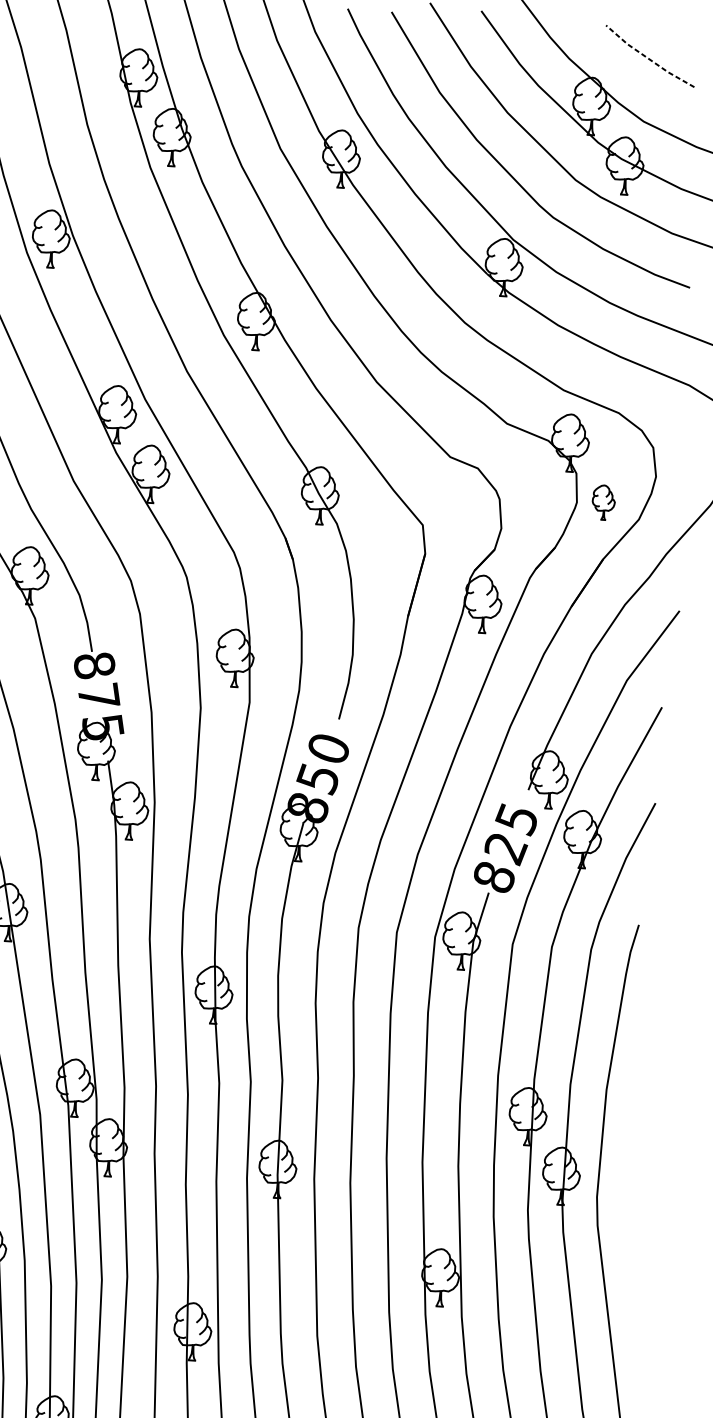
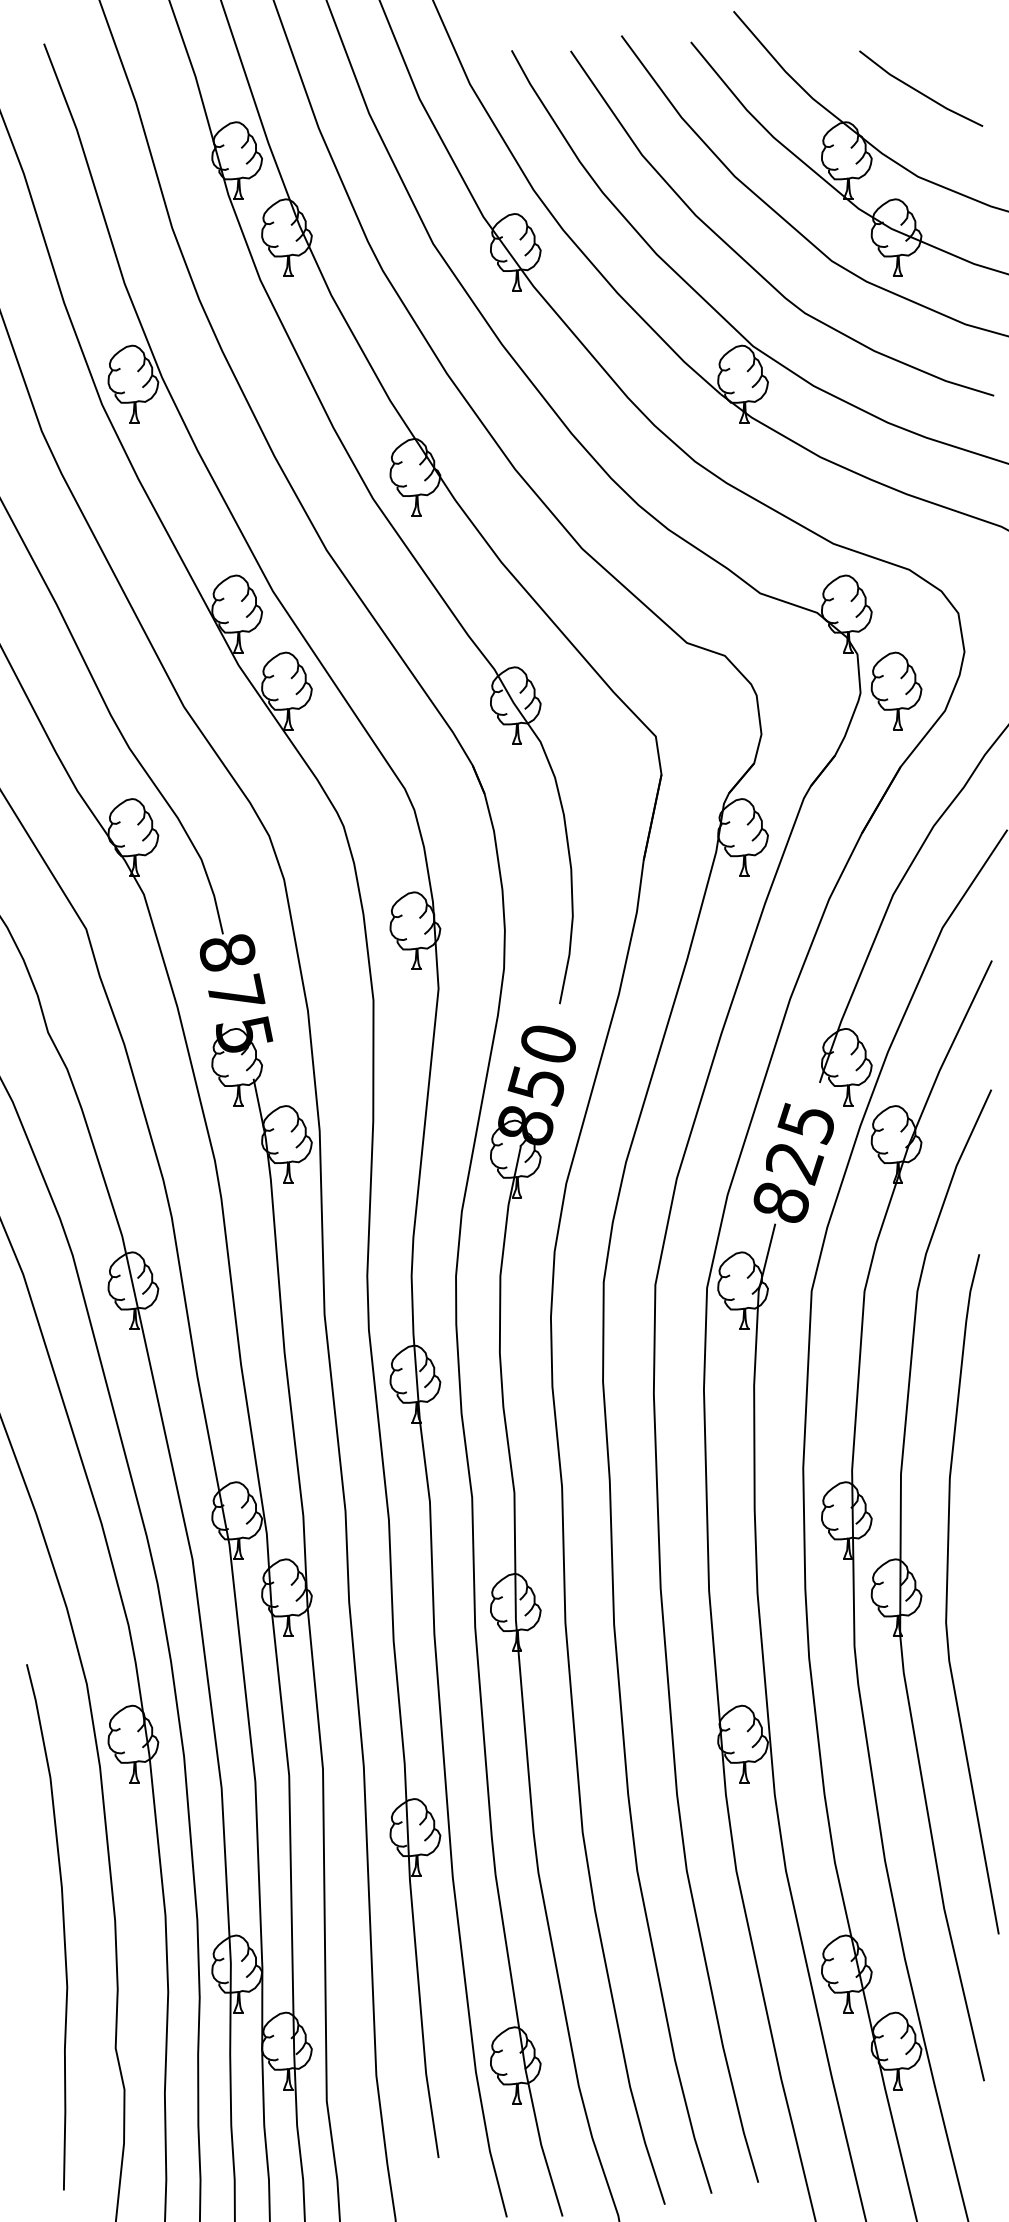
line: (648, 58) -> (918, 91), dashed -> solid
part: (603, 502) -> (896, 690), size x1.67

